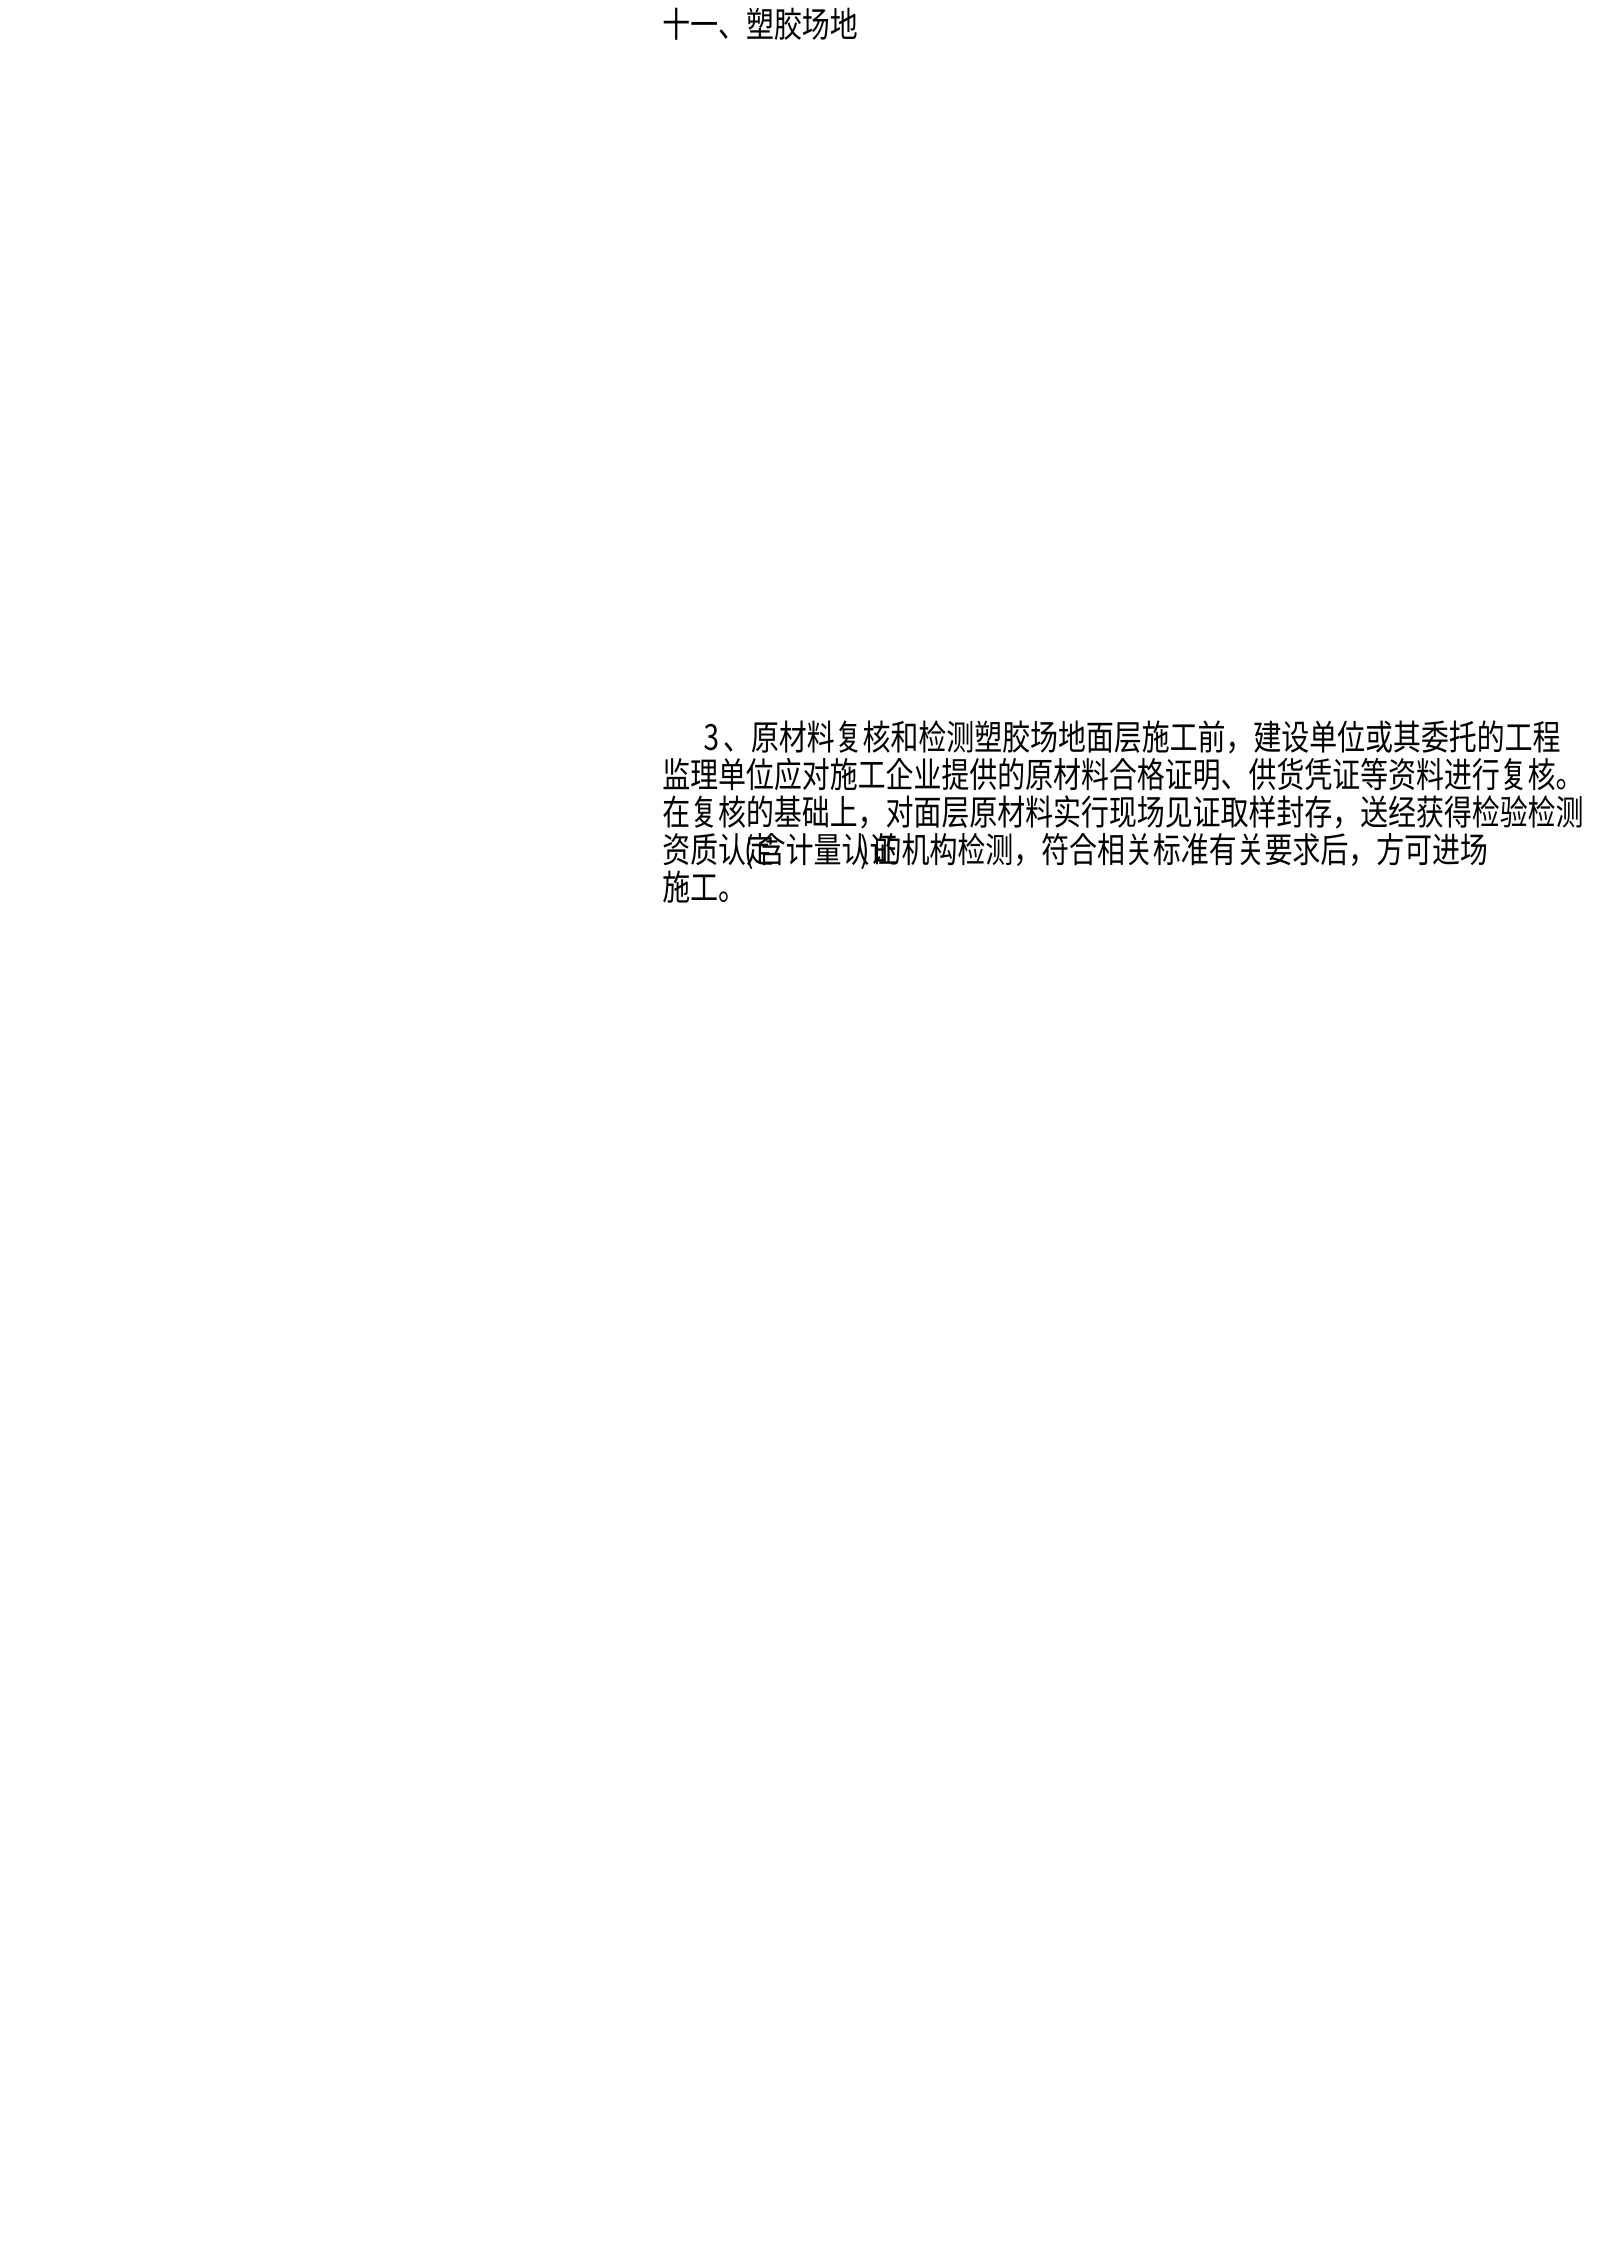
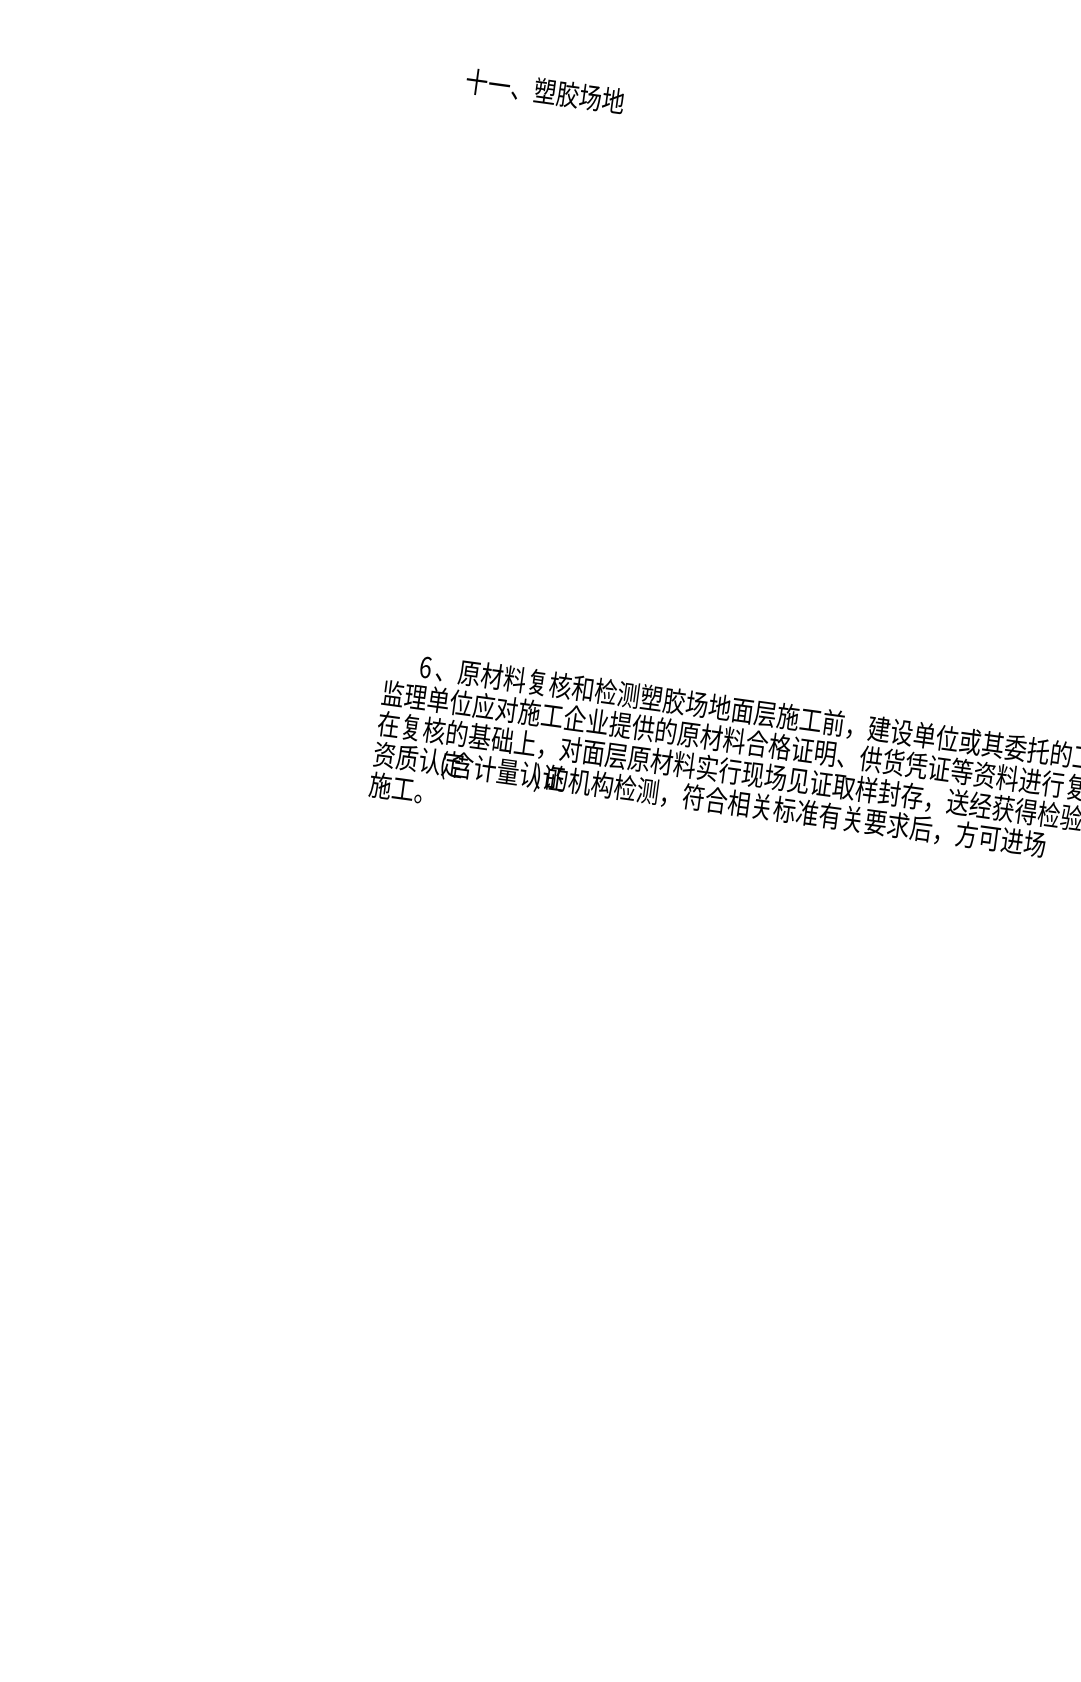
text: (710, 736) -> (425, 666), 3 -> 6

